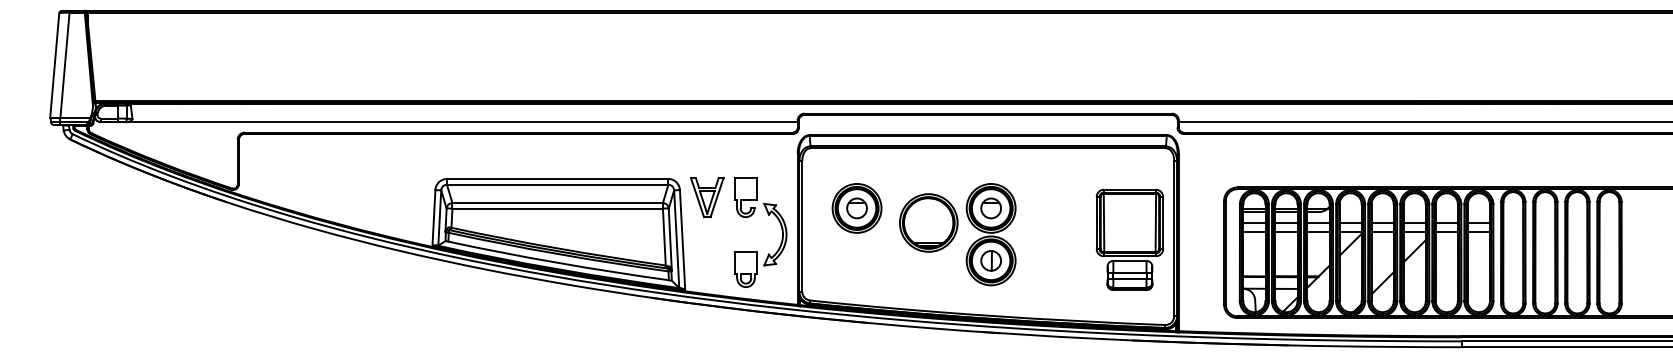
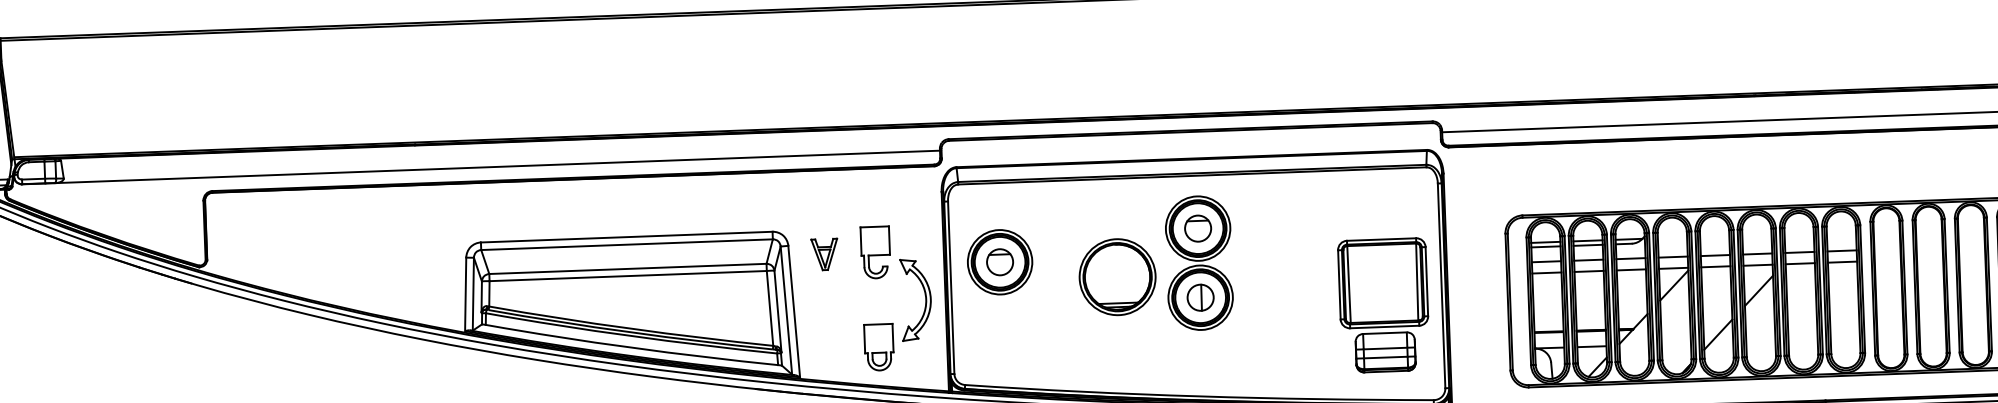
part: (707, 197) -> (824, 254), size x0.6
part: (856, 208) -> (999, 262), moved
part: (990, 234) -> (1198, 262), moved
part: (1129, 239) -> (1383, 305), moved

